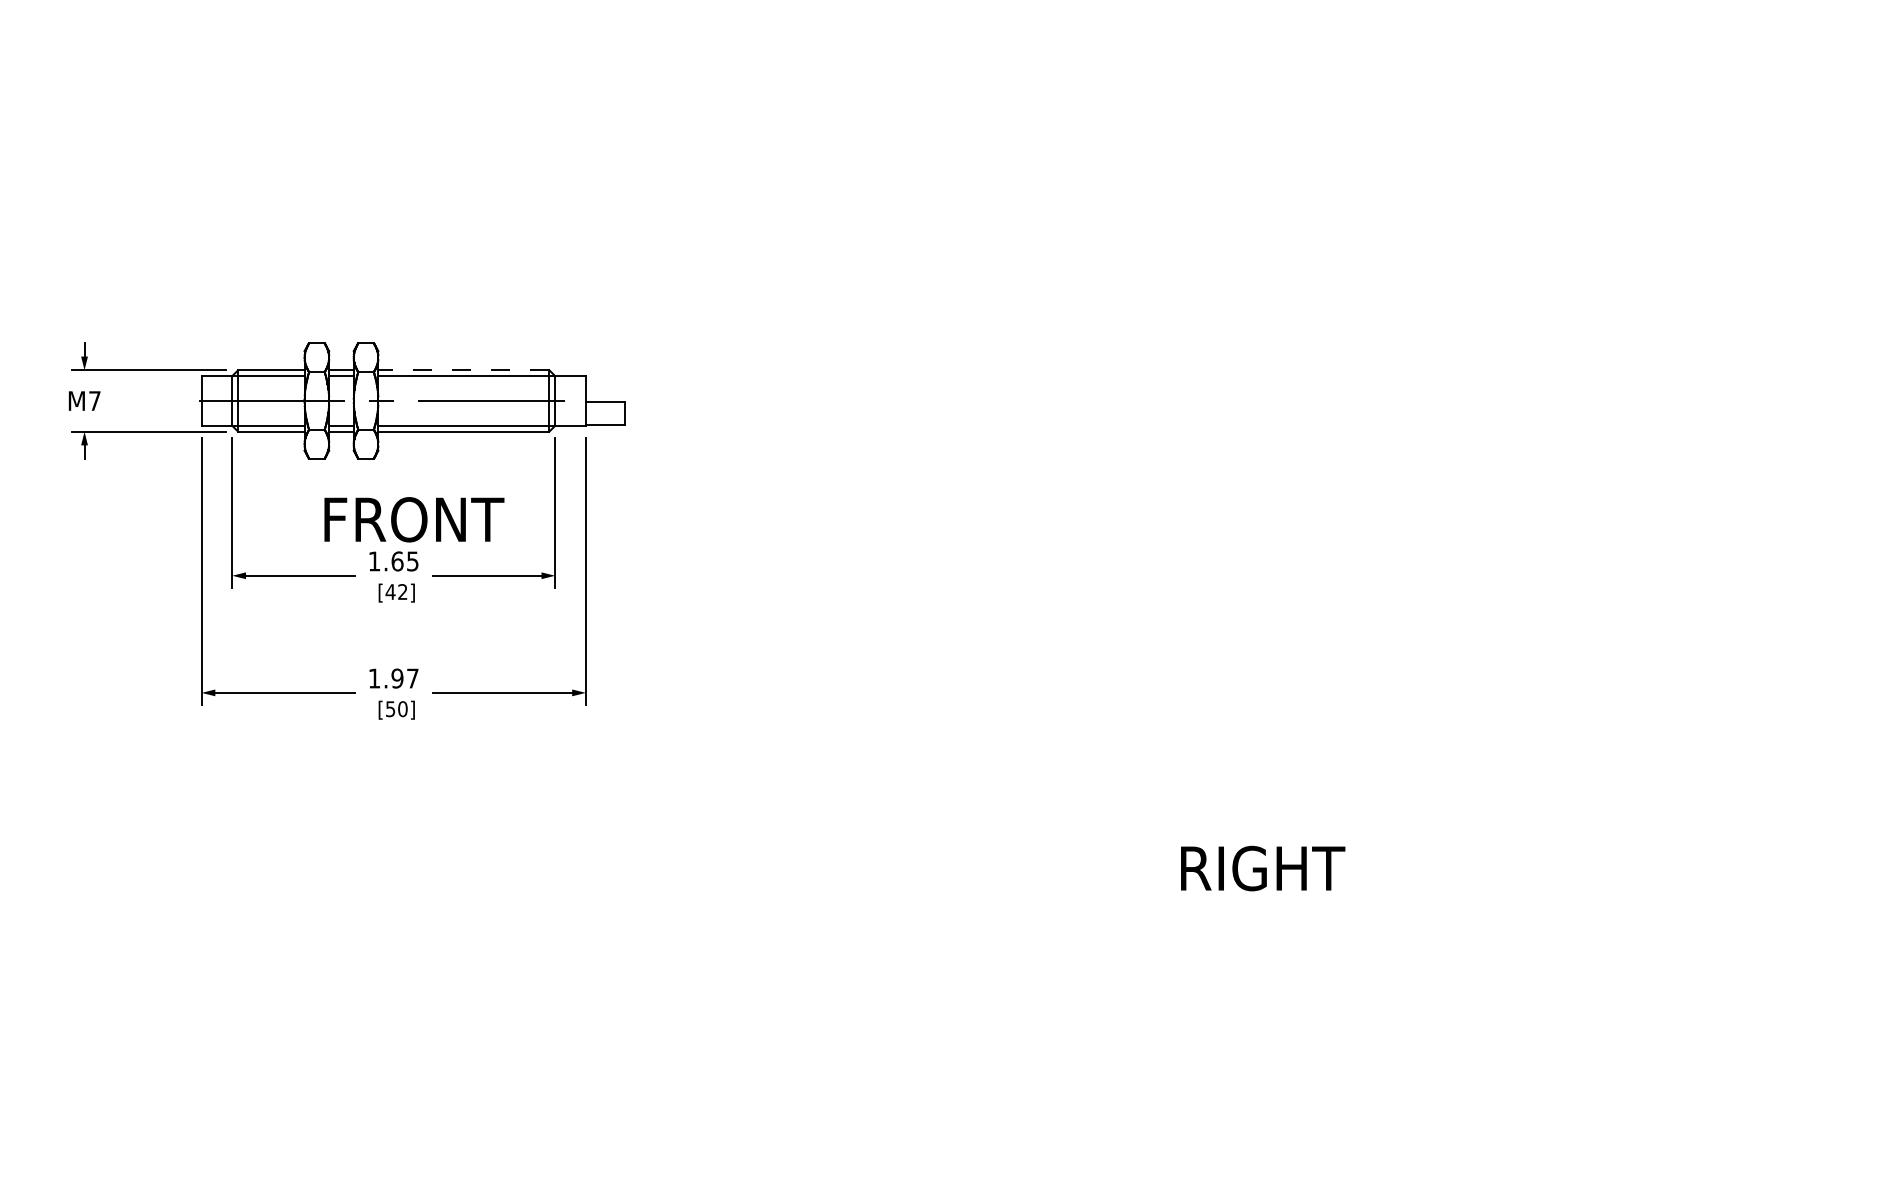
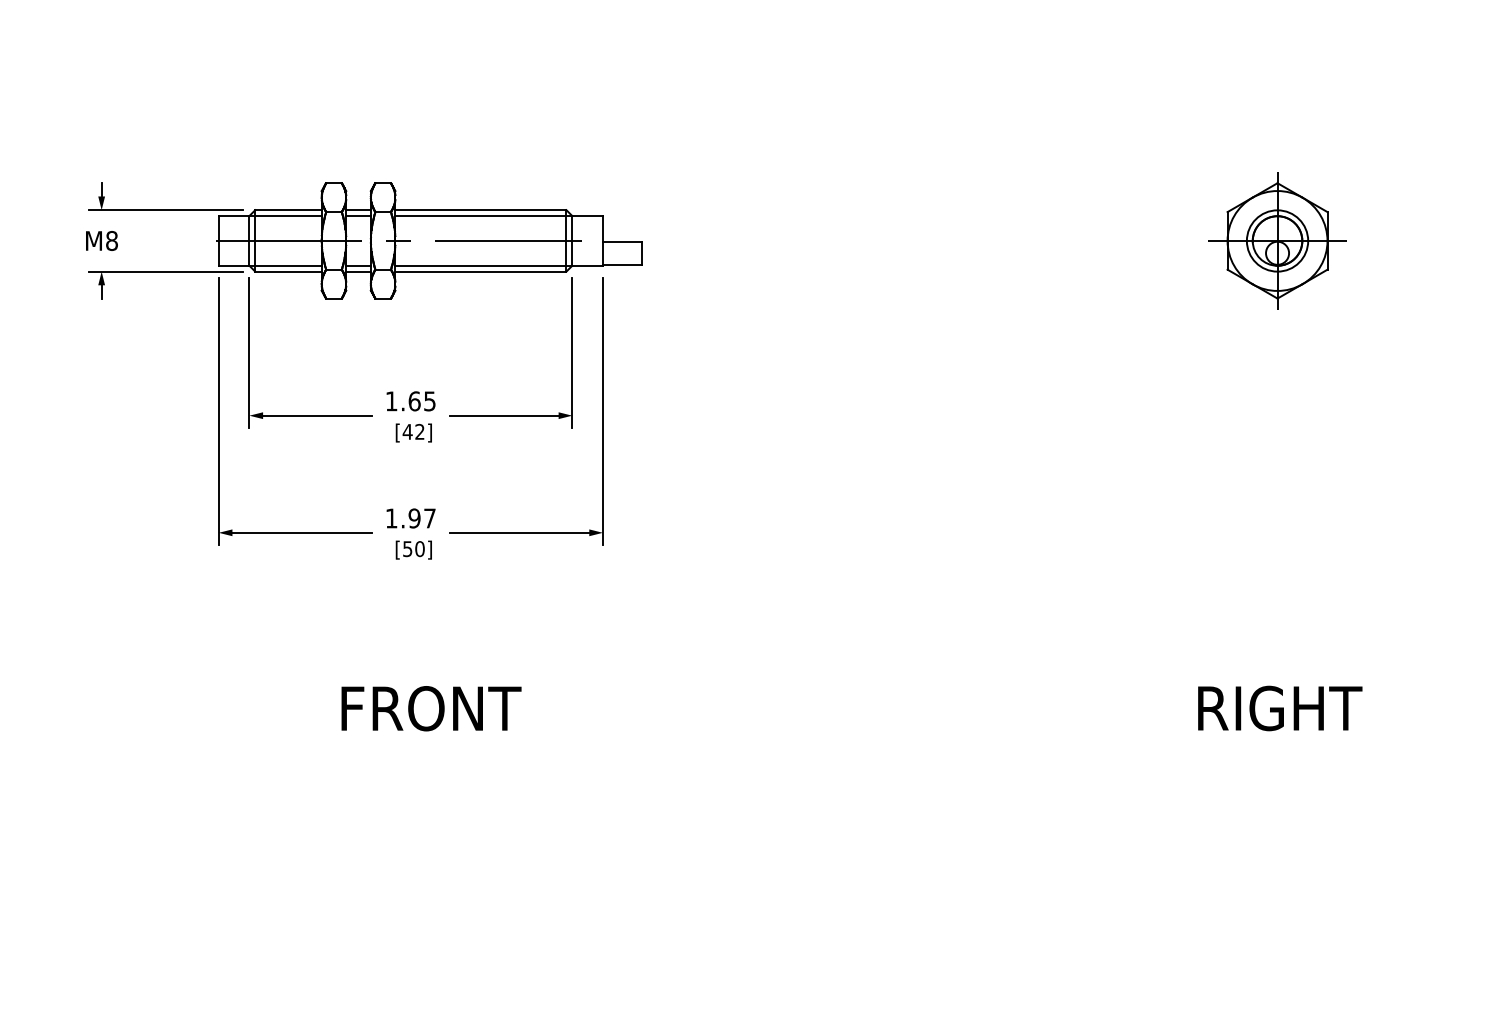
line: (463, 370) -> (480, 210), dashed -> solid
part: (1260, 400) -> (1277, 240), added
text: (94, 401) -> (111, 241), M7 -> M8
text: (414, 519) -> (431, 708), moved

